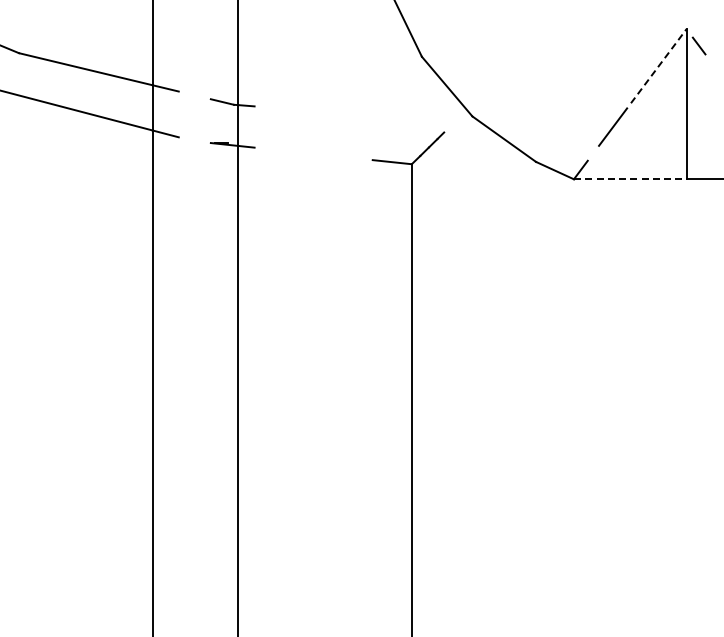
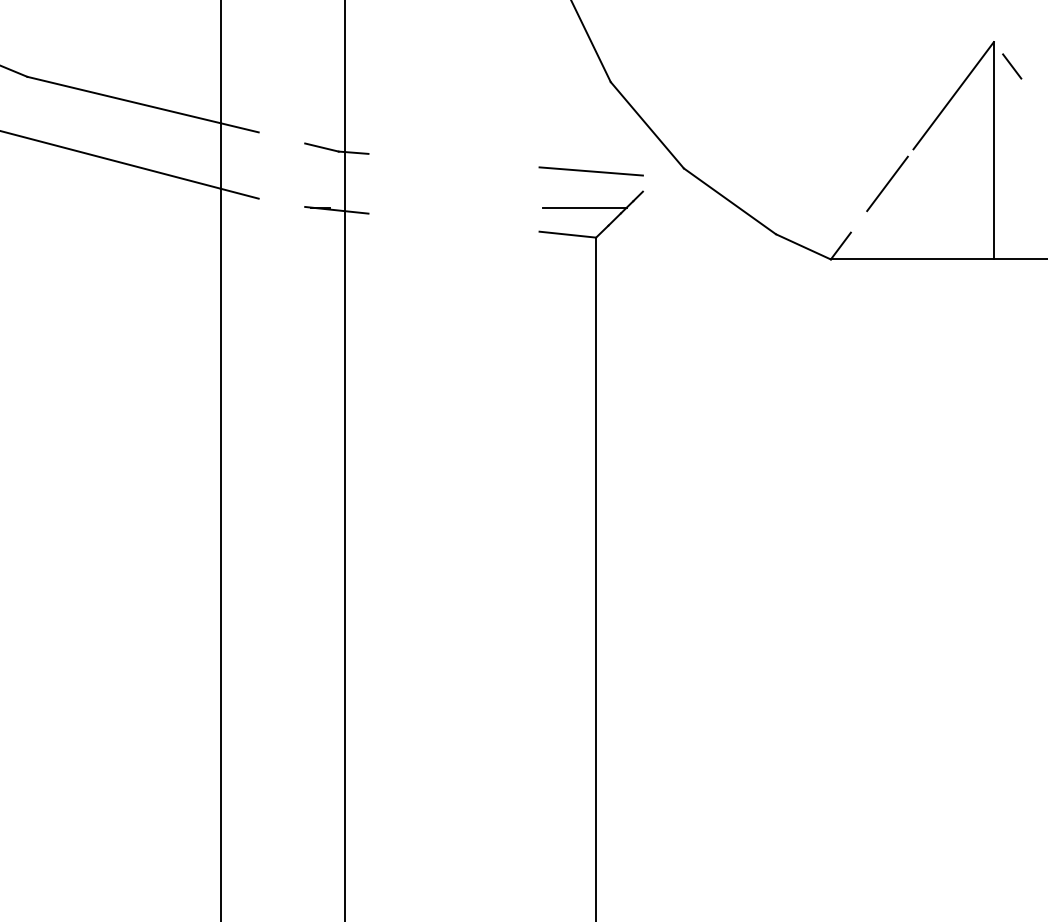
line: (659, 65) -> (954, 94), dashed -> solid
line: (407, 118) -> (589, 171), added
line: (404, 143) -> (585, 207), added
line: (630, 179) -> (912, 259), dashed -> solid

